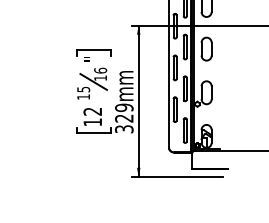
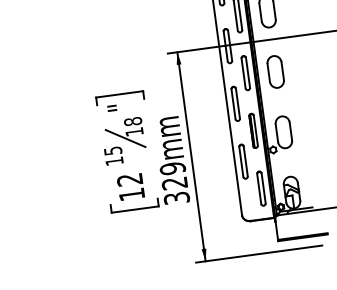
text: (100, 70) -> (132, 121), 16 -> 18

